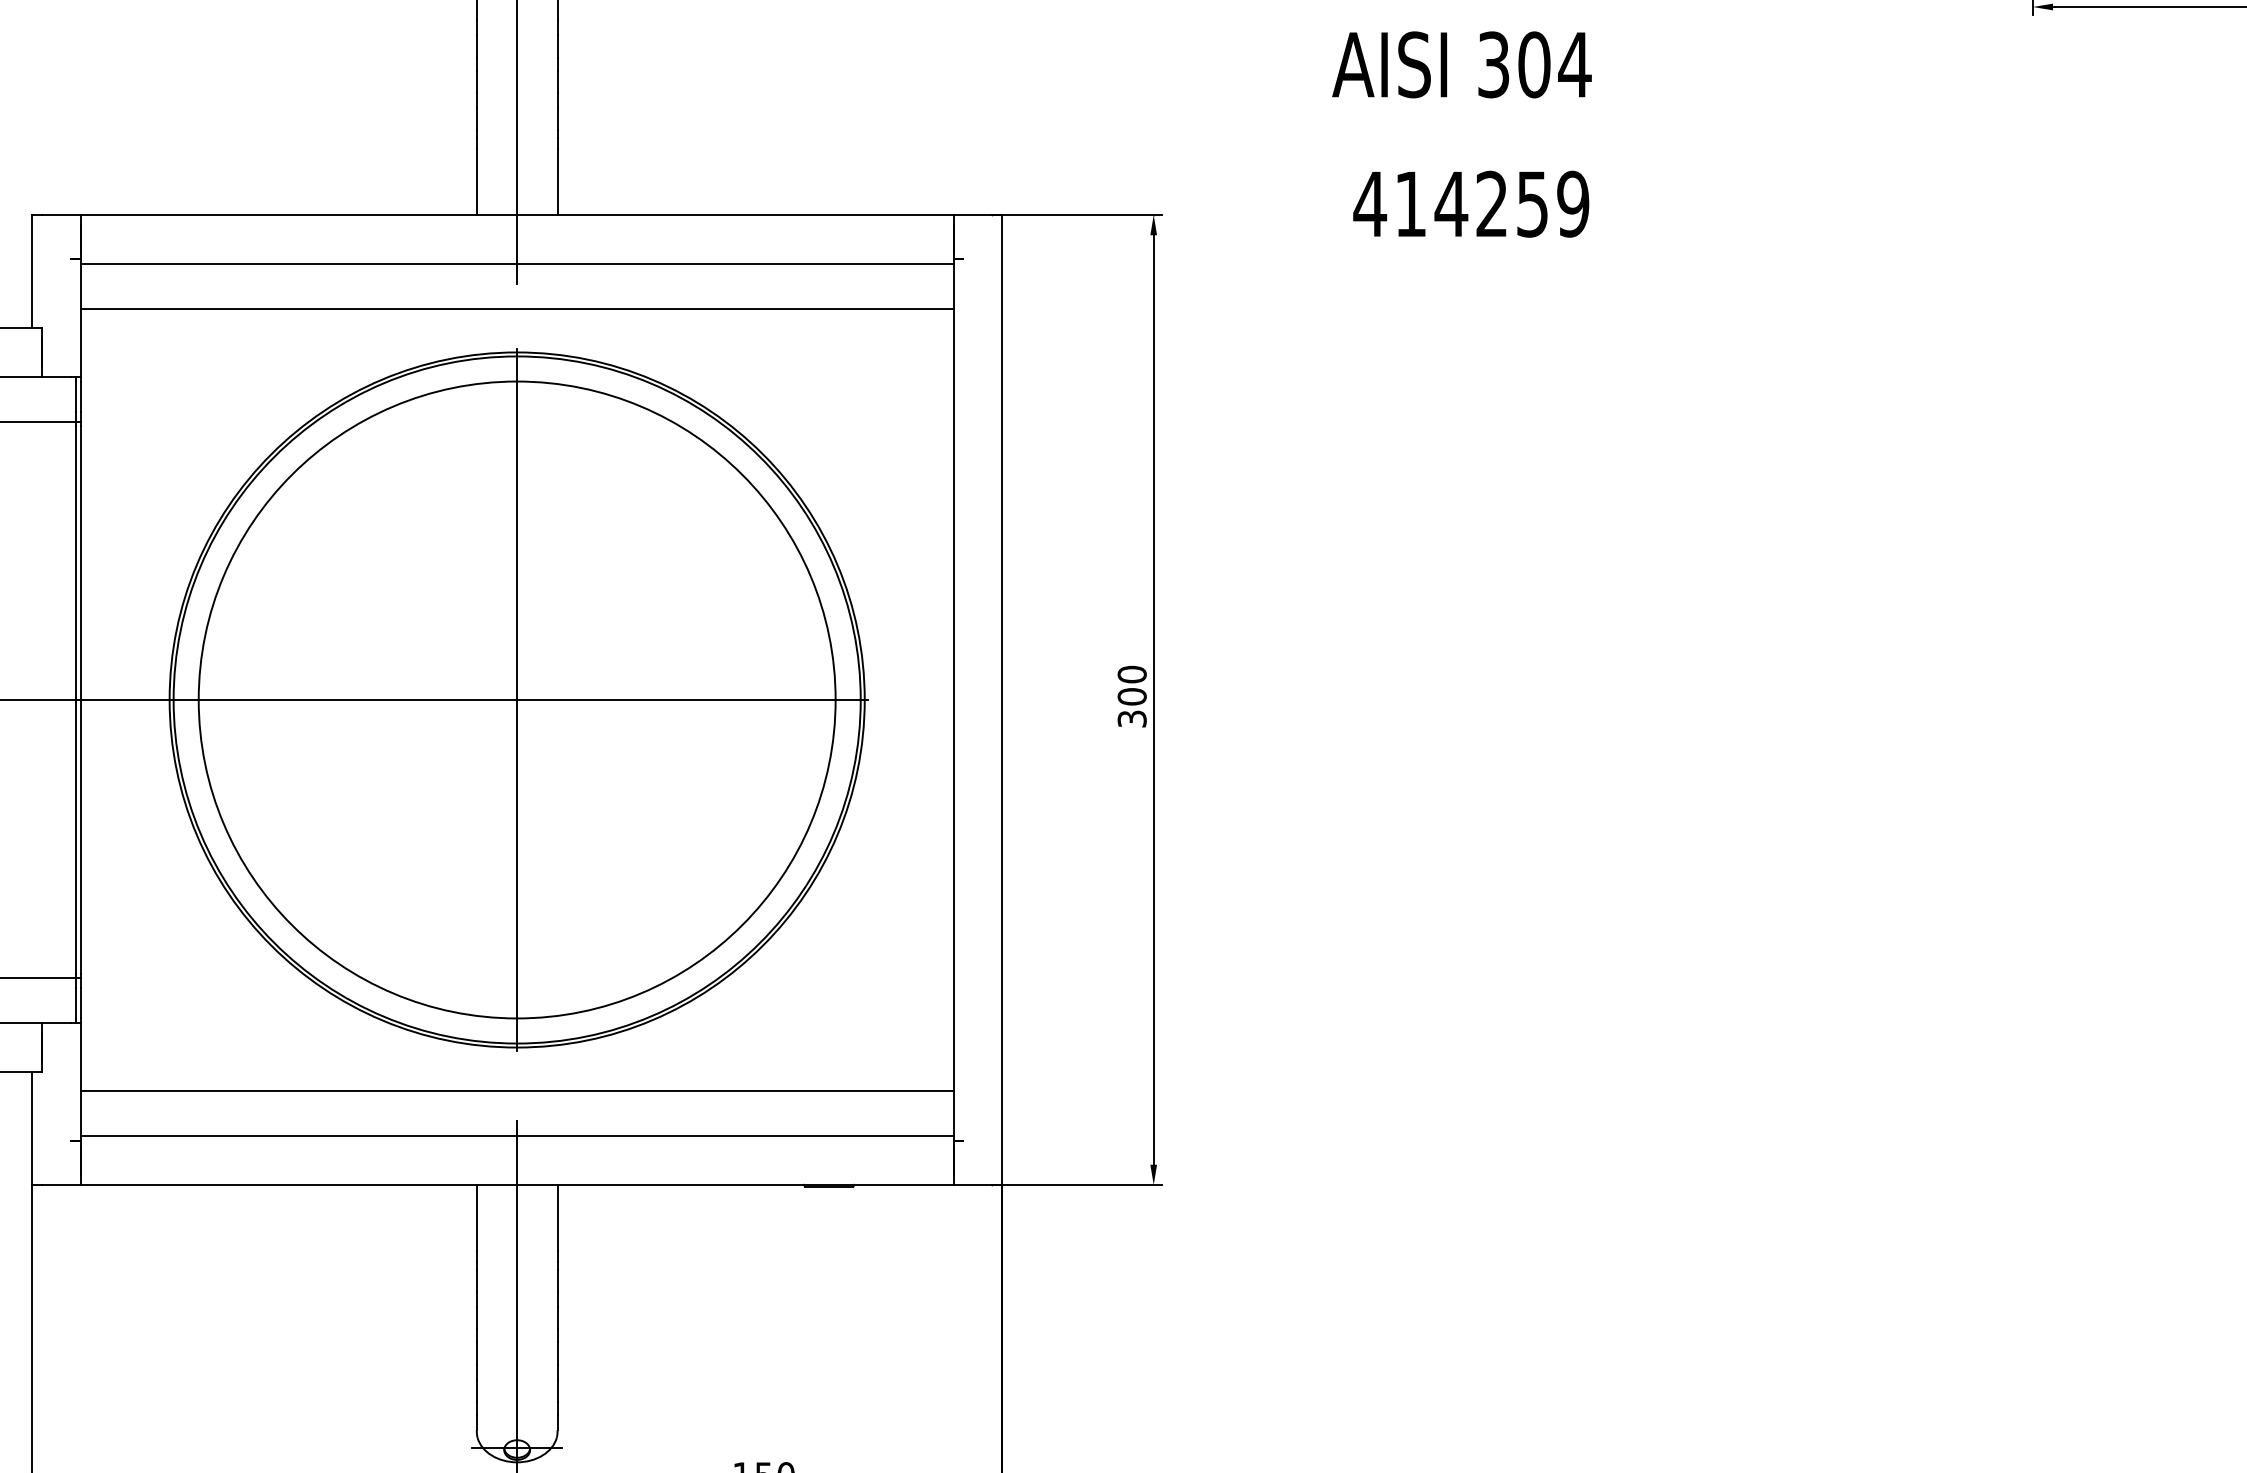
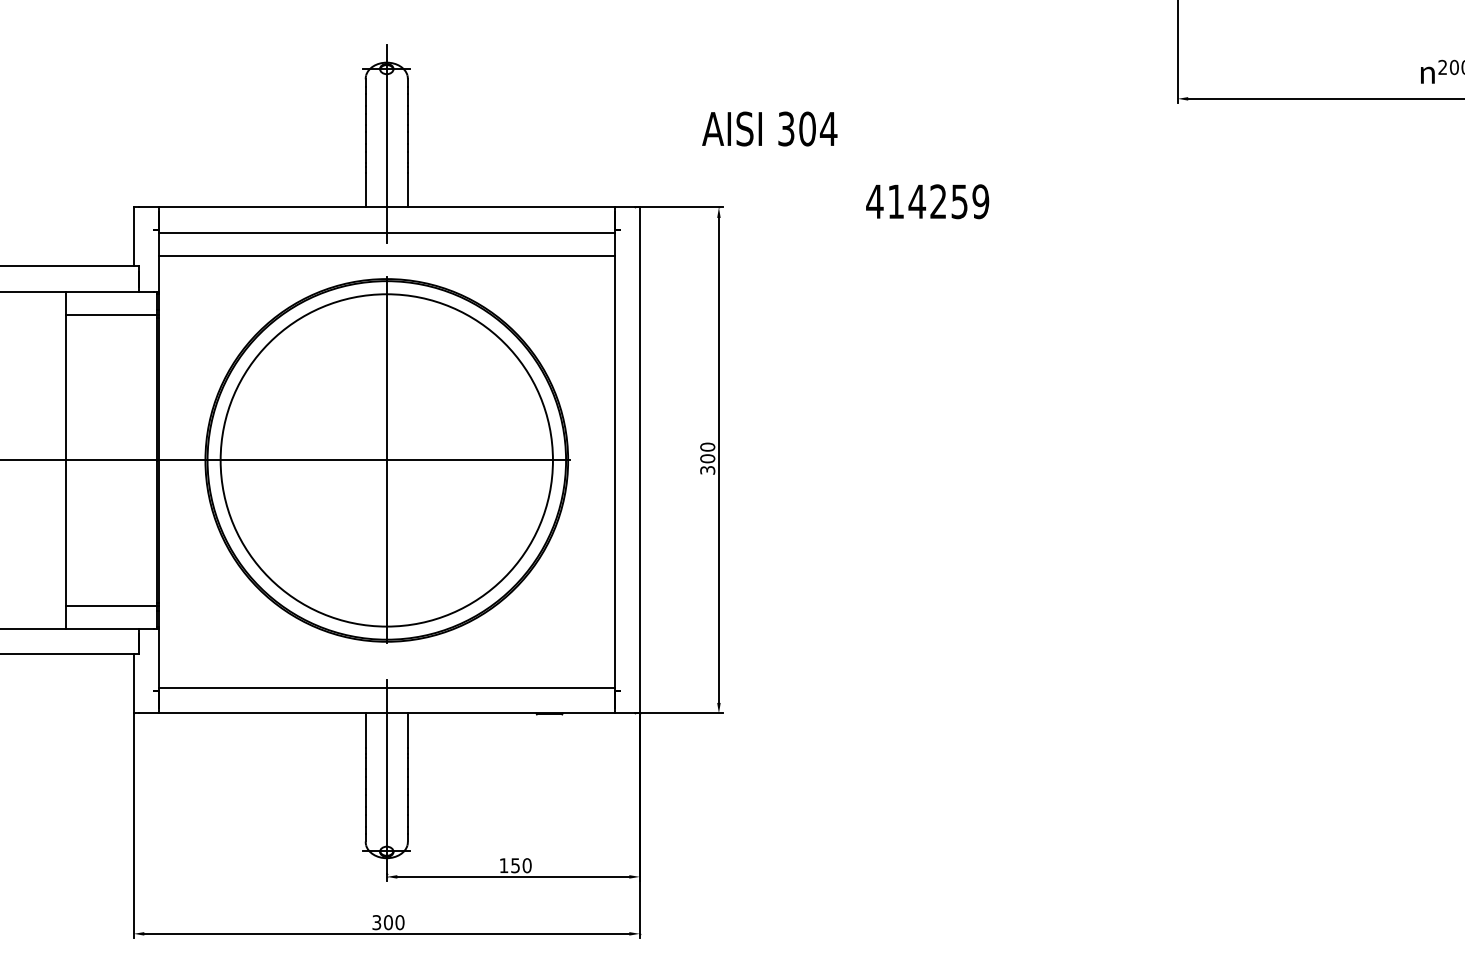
text: (1461, 63) -> (769, 128), moved
text: (1470, 203) -> (927, 201), moved
line: (516, 1091) -> (386, 664), removed

